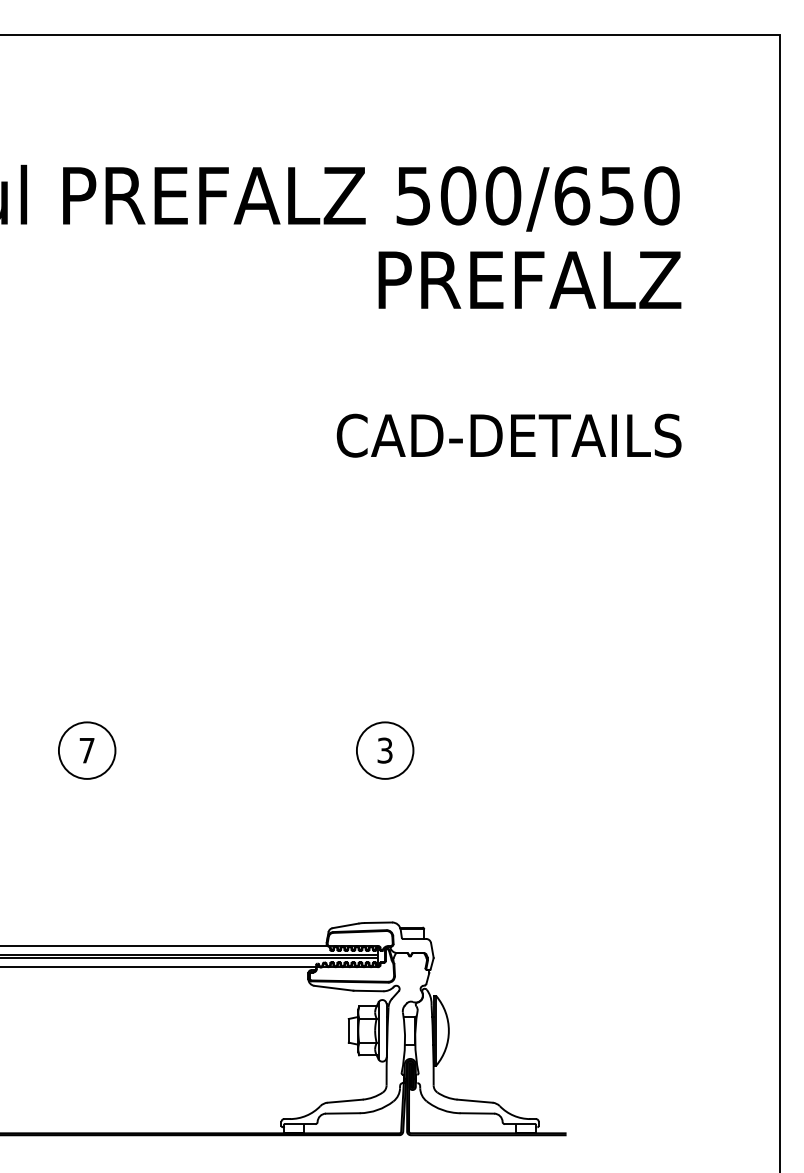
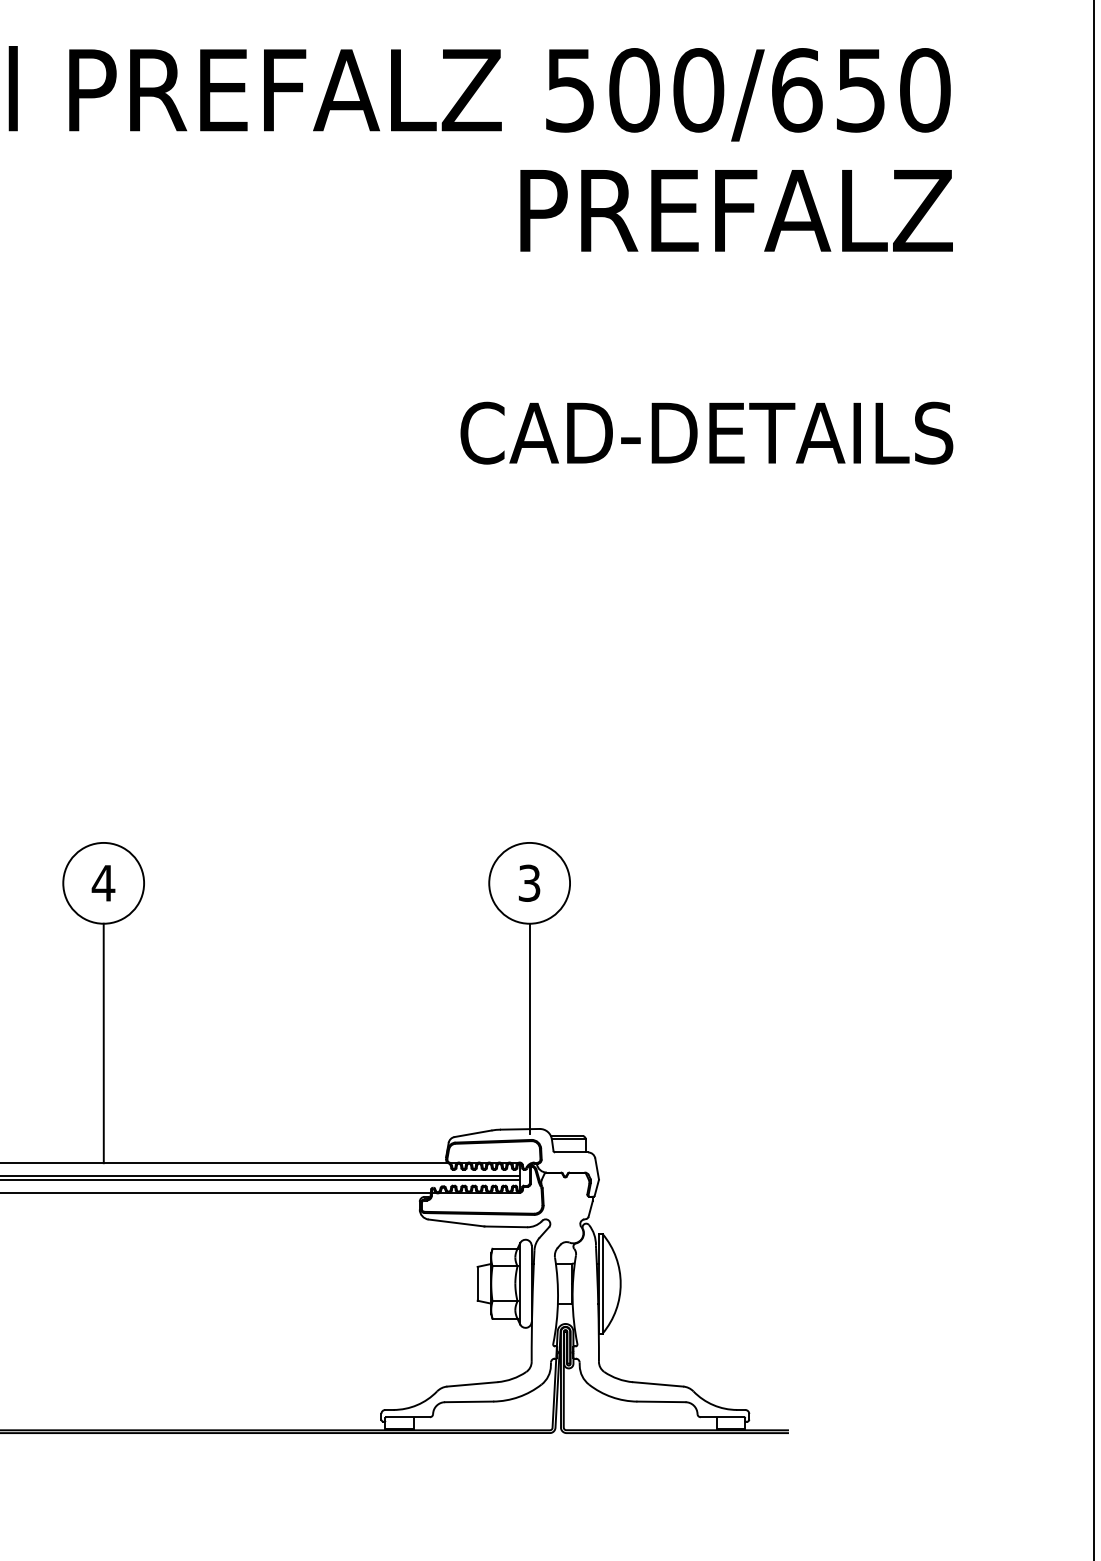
text: (86, 750) -> (102, 883), 7 -> 4
line: (385, 851) -> (530, 1027), added
line: (87, 862) -> (104, 1043), added

